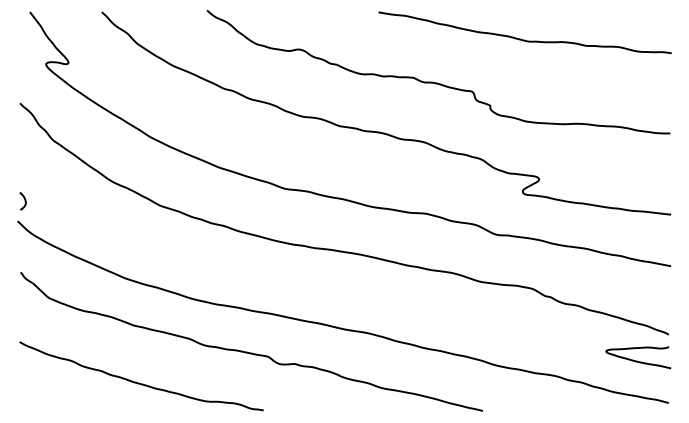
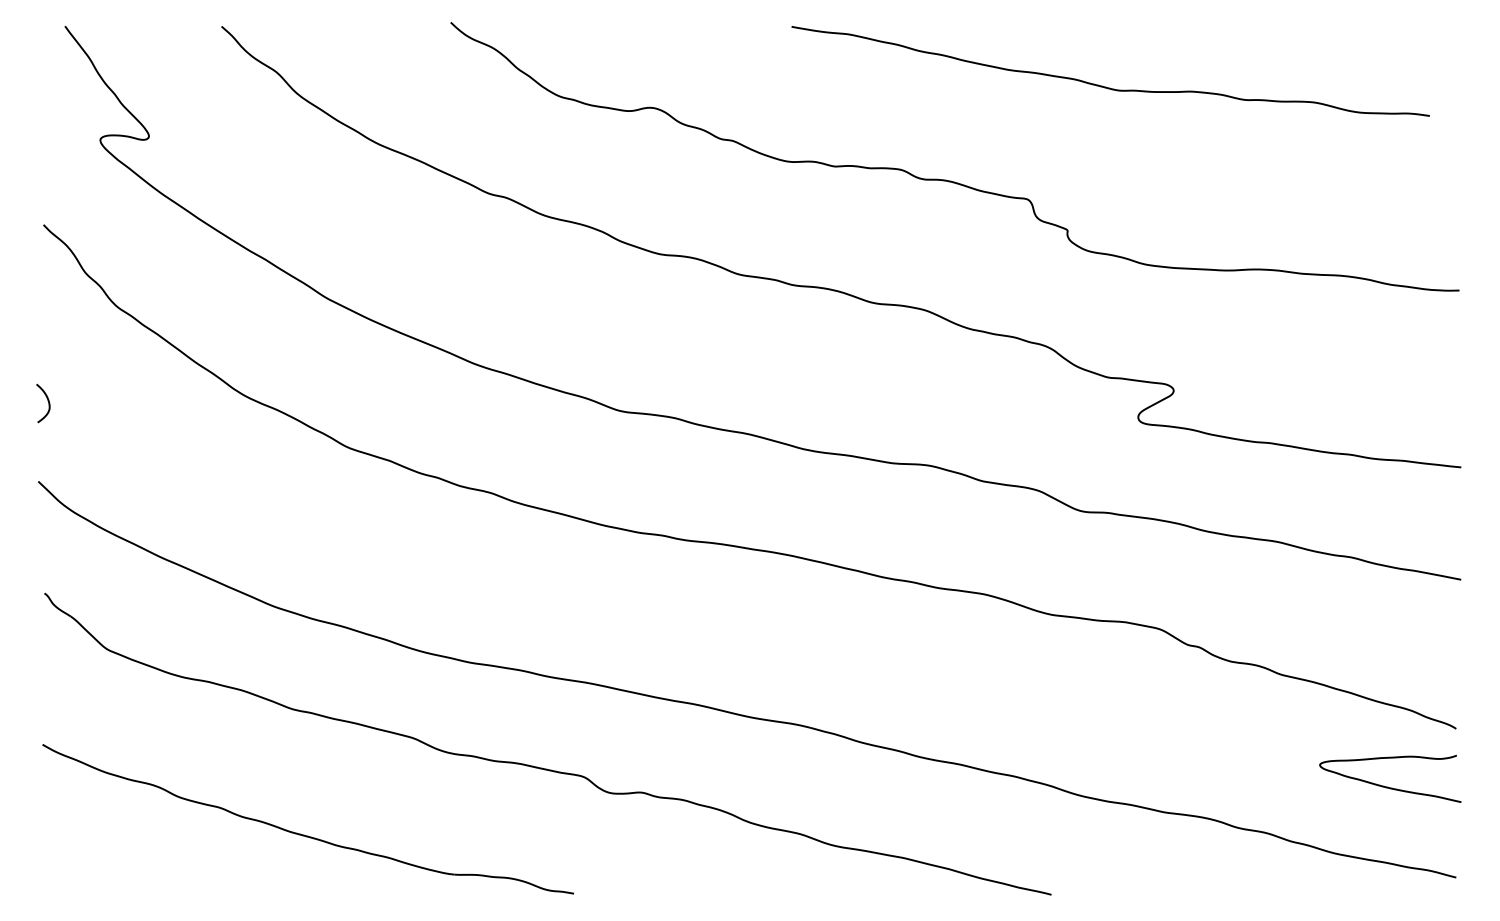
curve: (524, 39) -> (1109, 85), moved
curve: (24, 201) -> (46, 403), moved

